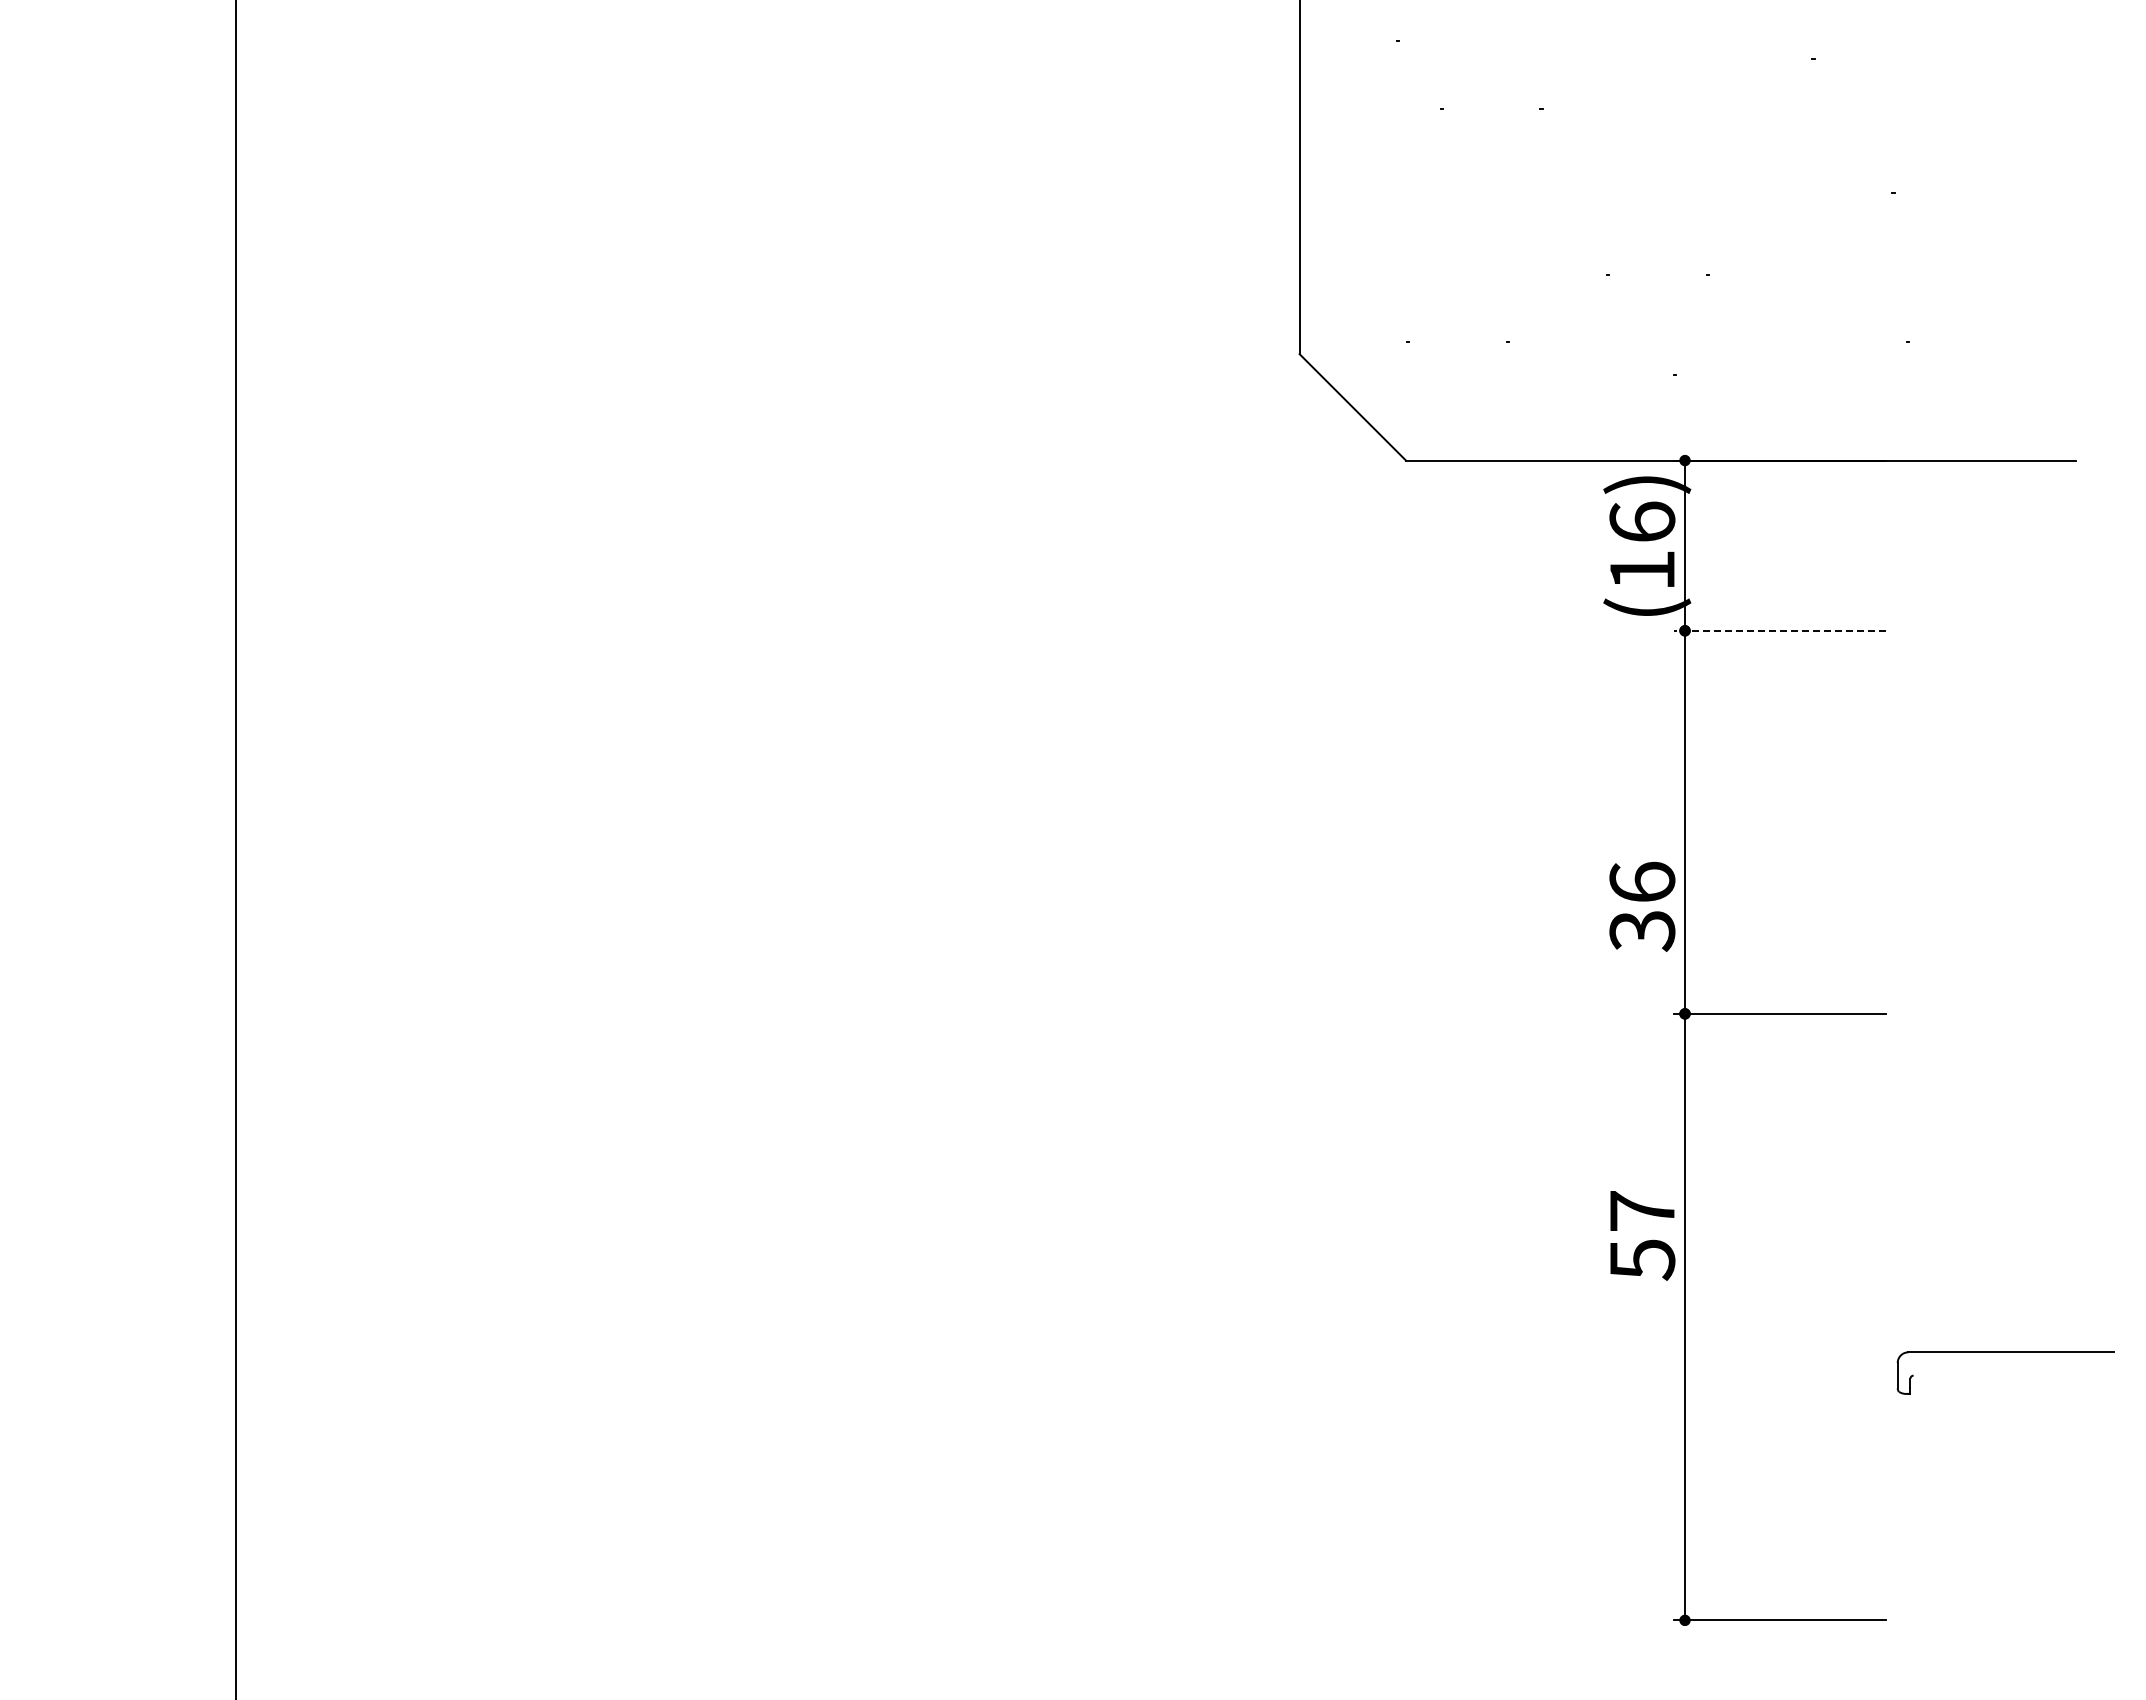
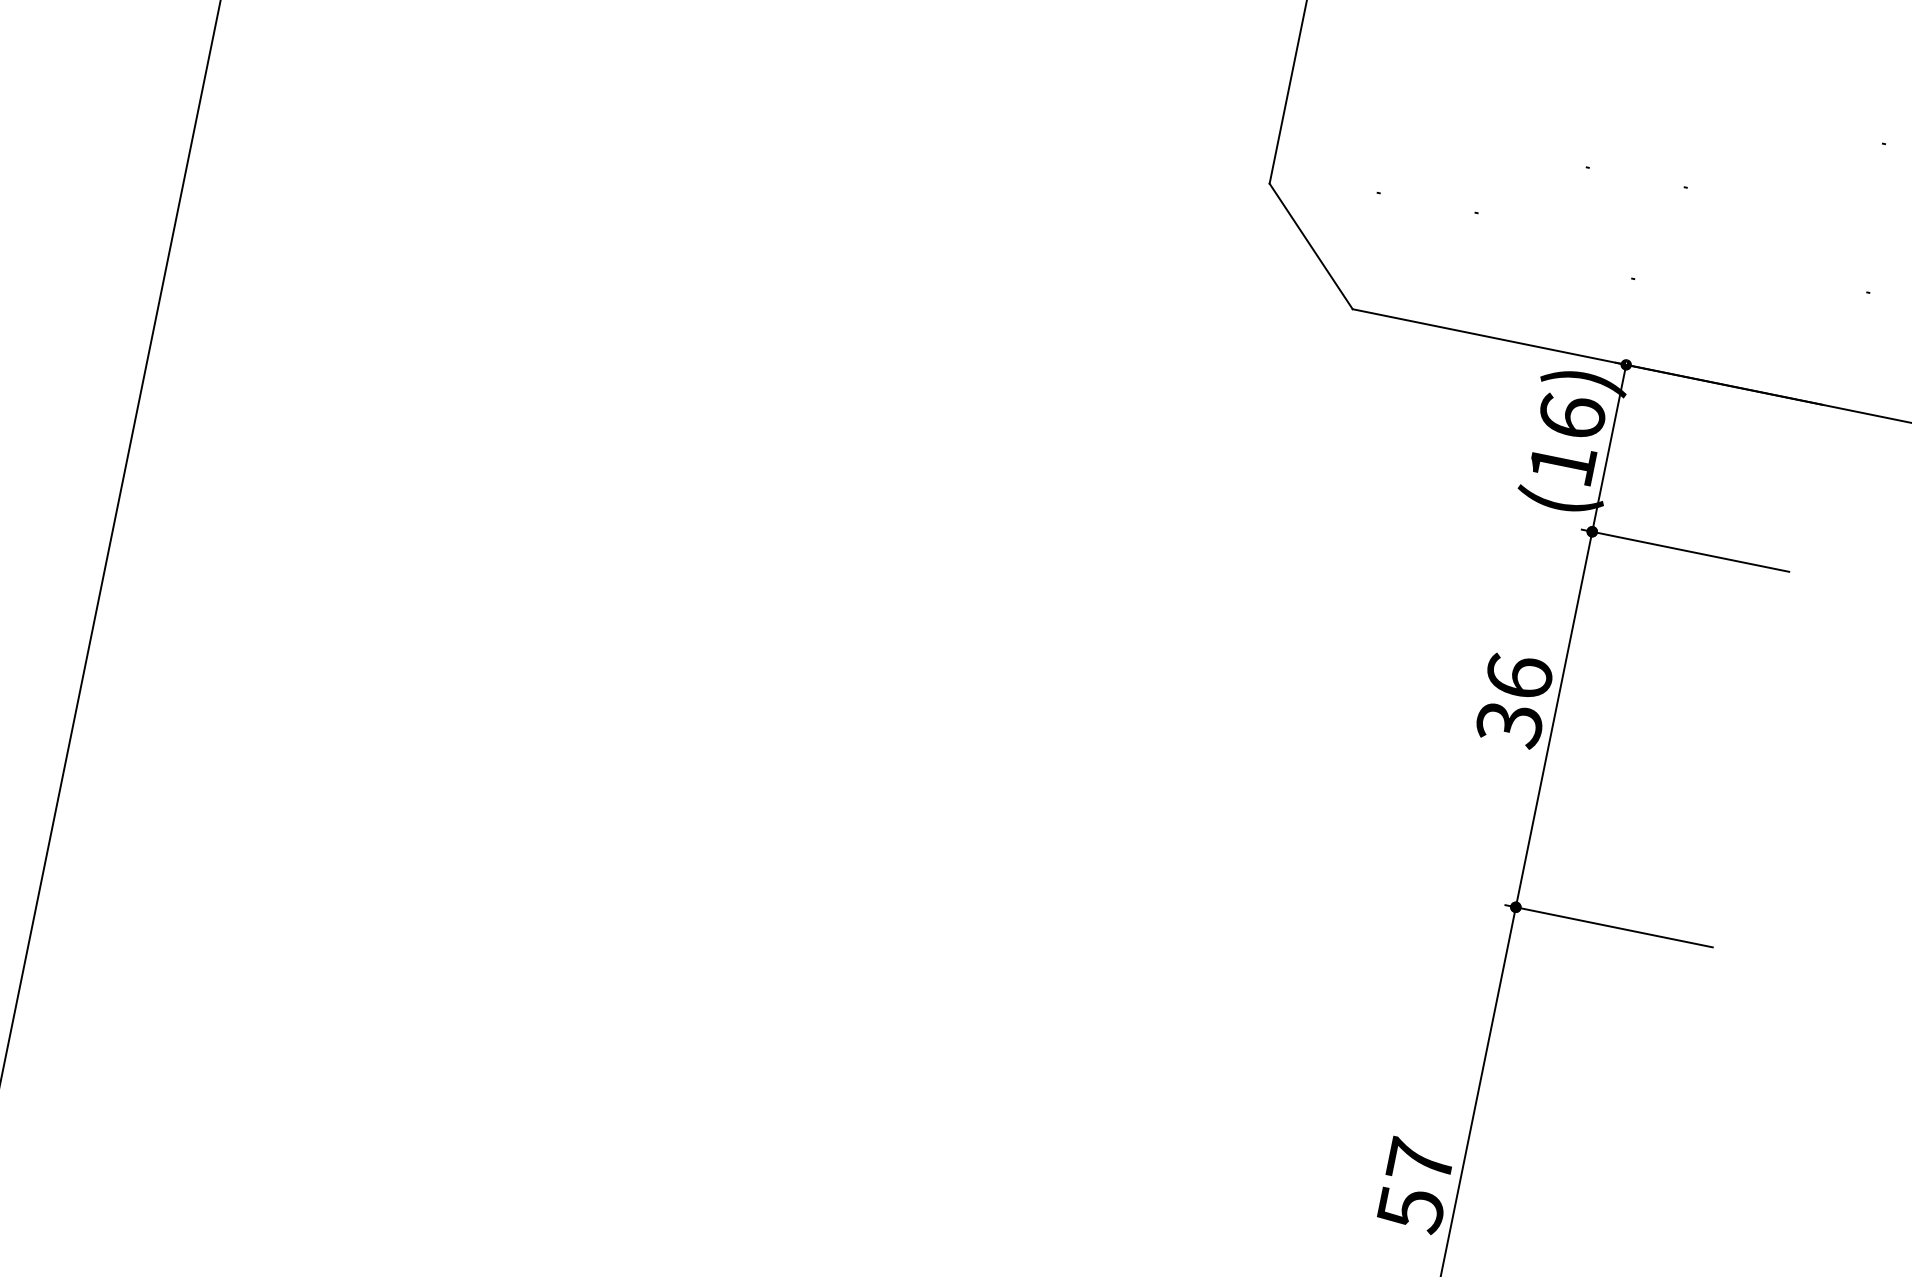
line: (1780, 630) -> (1685, 550), dashed -> solid
text: (1642, 906) -> (1514, 700), moved
text: (1642, 1235) -> (1415, 1185), moved

